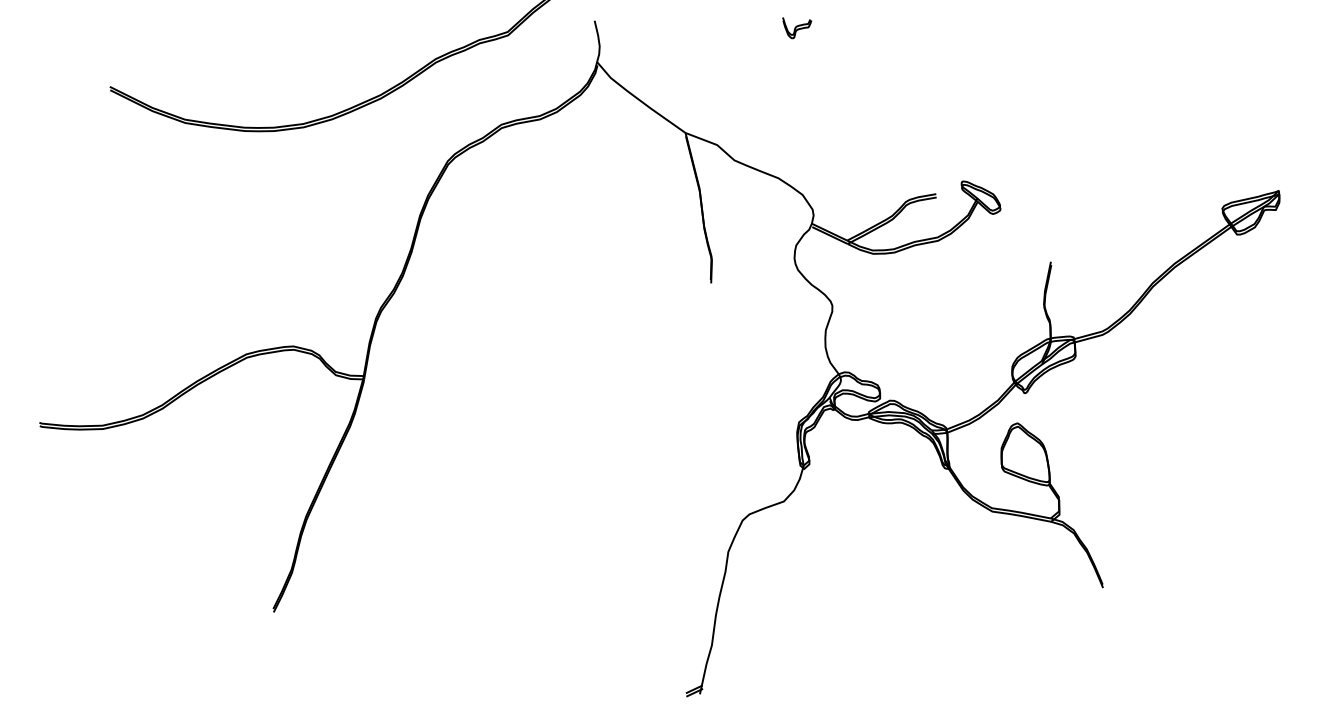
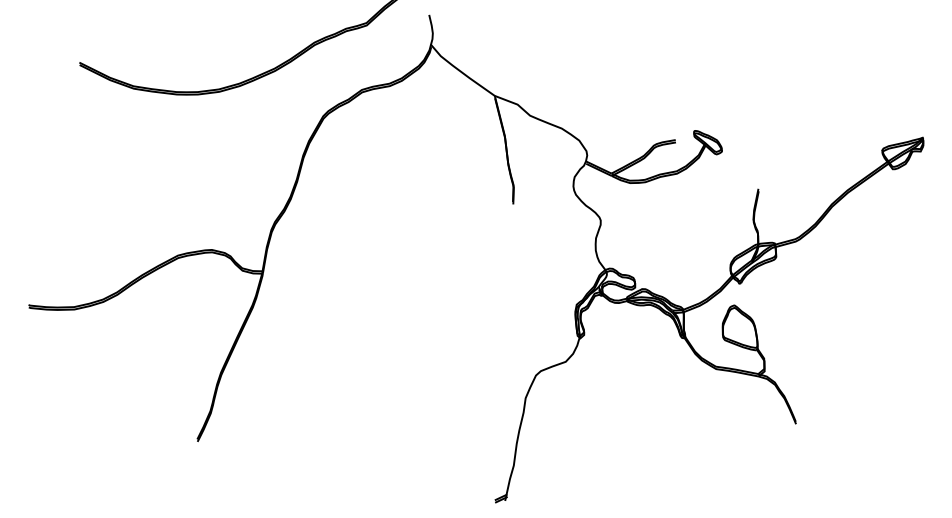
part: (797, 28) -> (575, 20), removed

